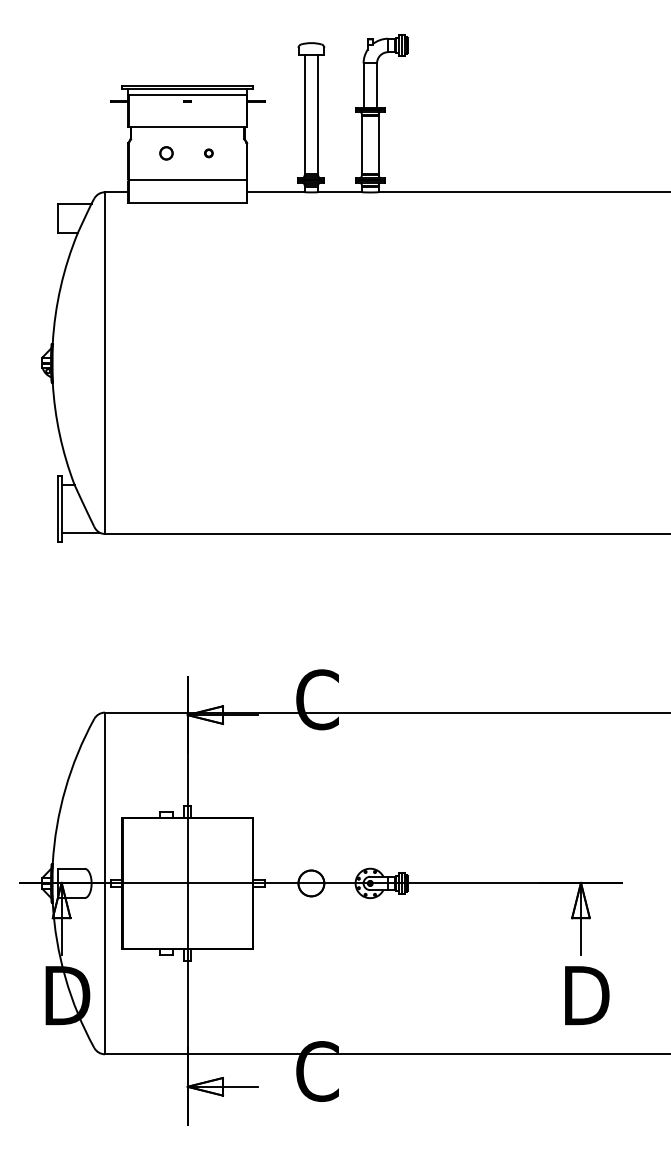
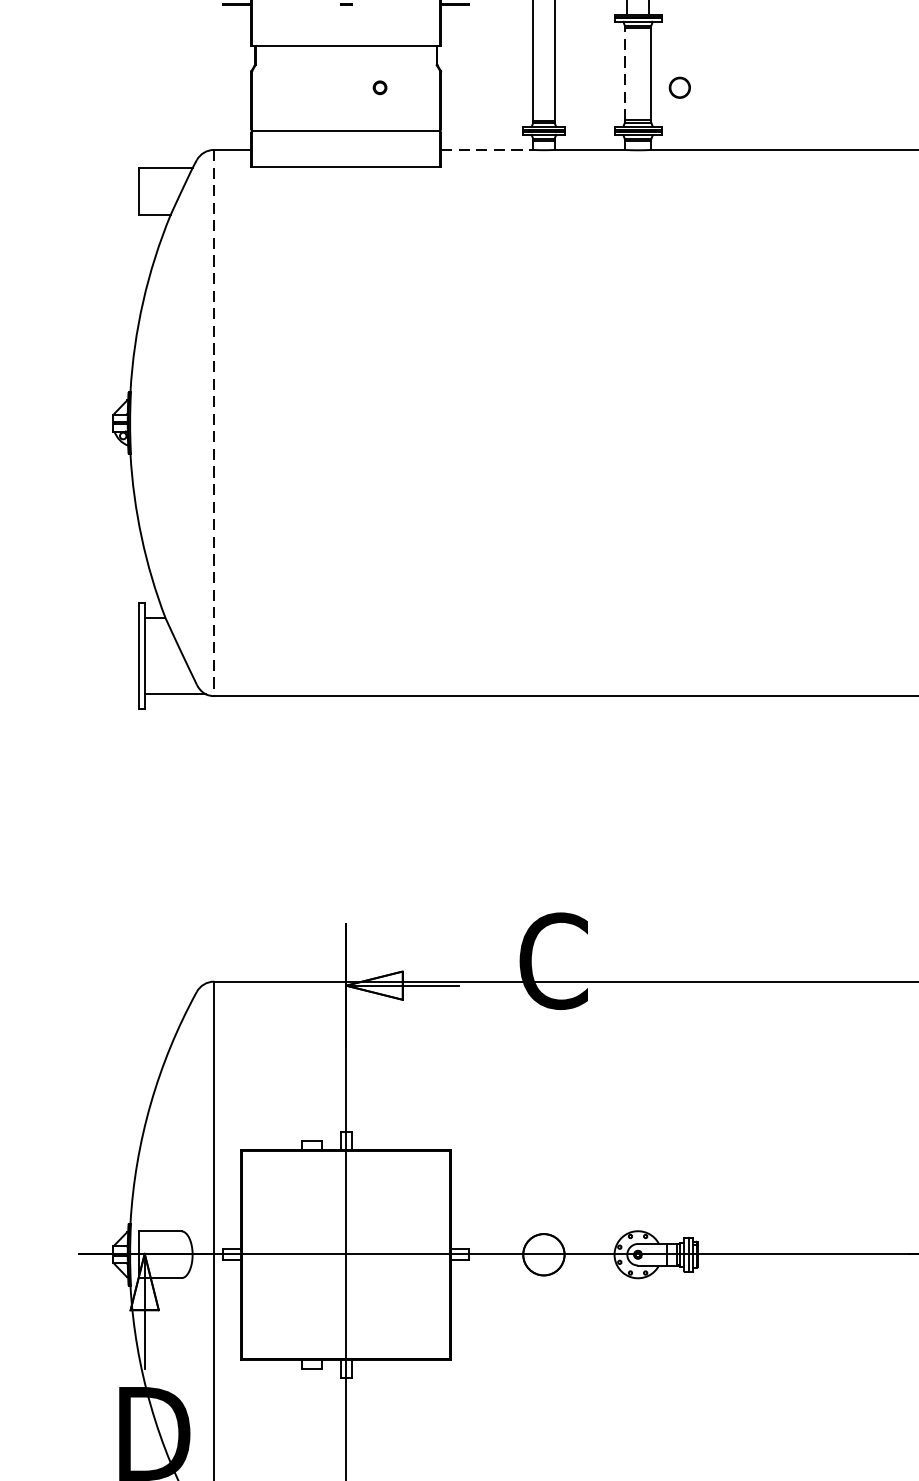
line: (362, 144) -> (625, 73), solid -> dashed
circle: (166, 153) -> (679, 88), moved
line: (275, 192) -> (486, 150), solid -> dashed
line: (105, 363) -> (214, 423), solid -> dashed

